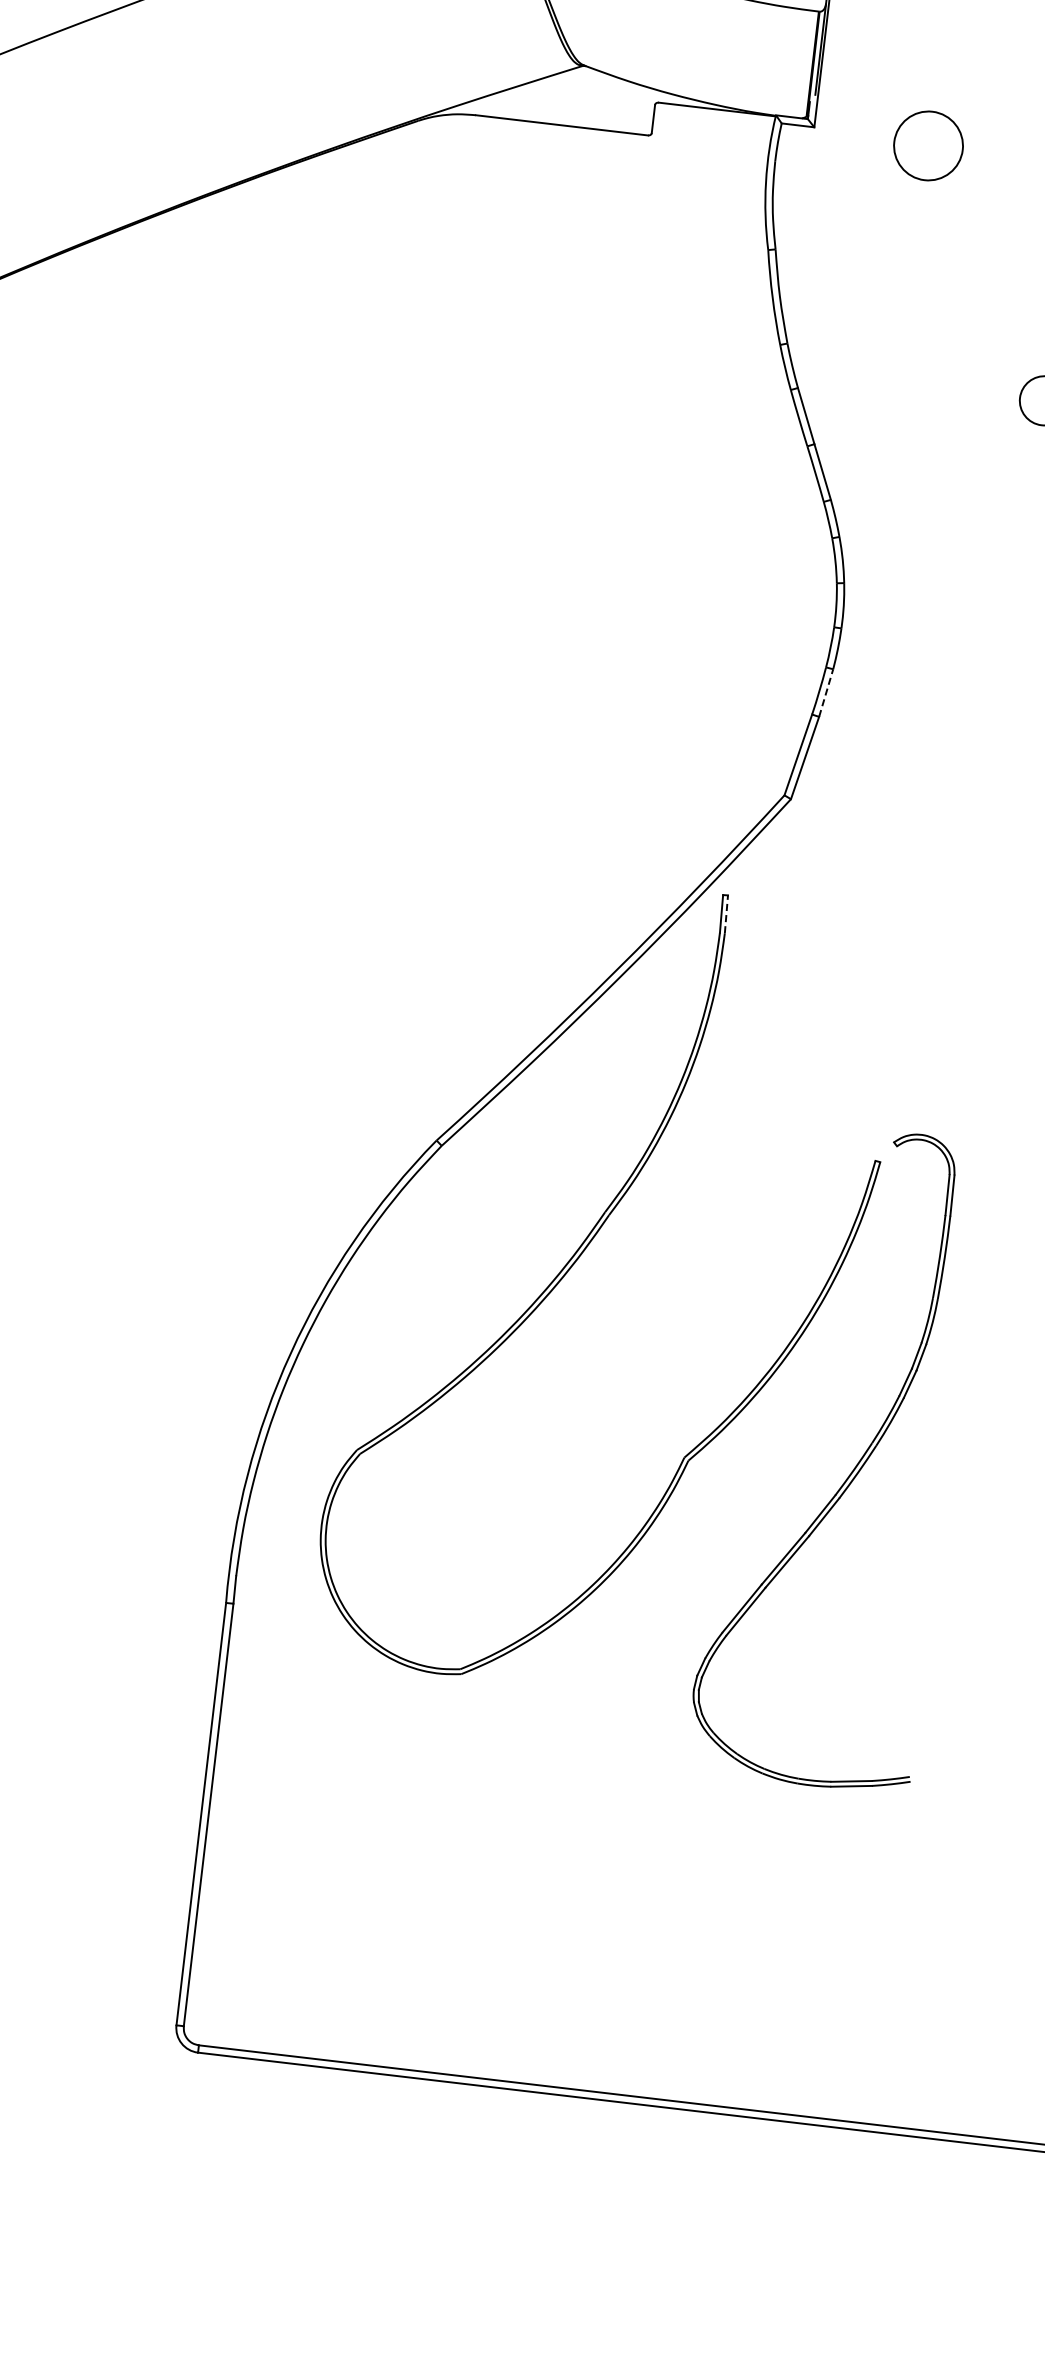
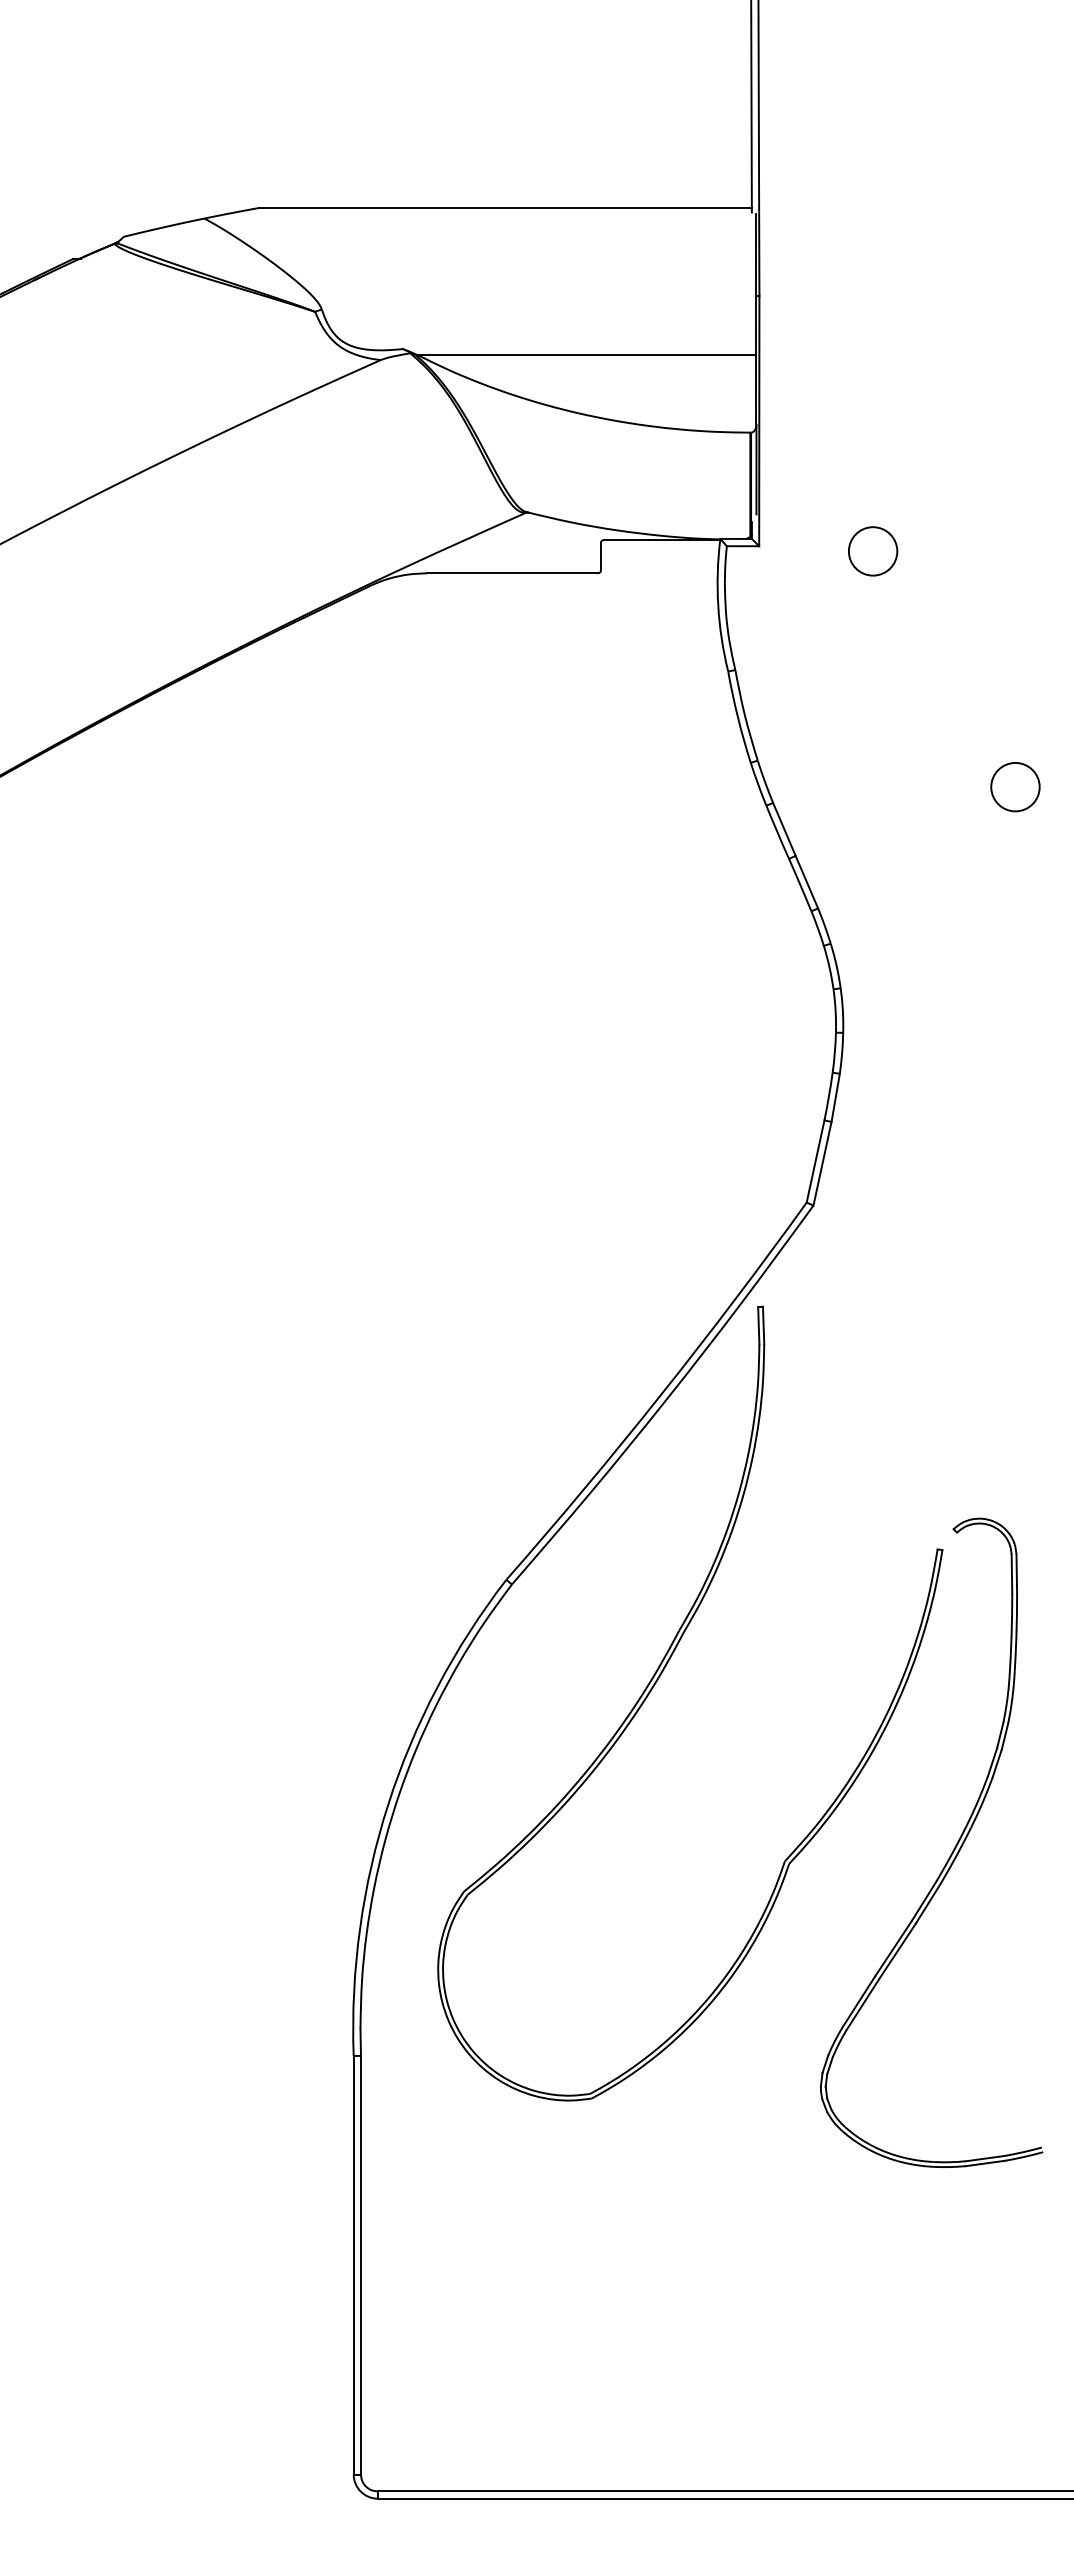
circle: (929, 146) -> (873, 551), size x0.71
line: (826, 692) -> (835, 1097), dashed -> solid
line: (726, 914) -> (763, 1325), dashed -> solid

